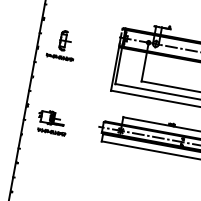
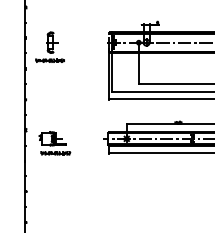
part: (61, 44) -> (49, 46), moved

